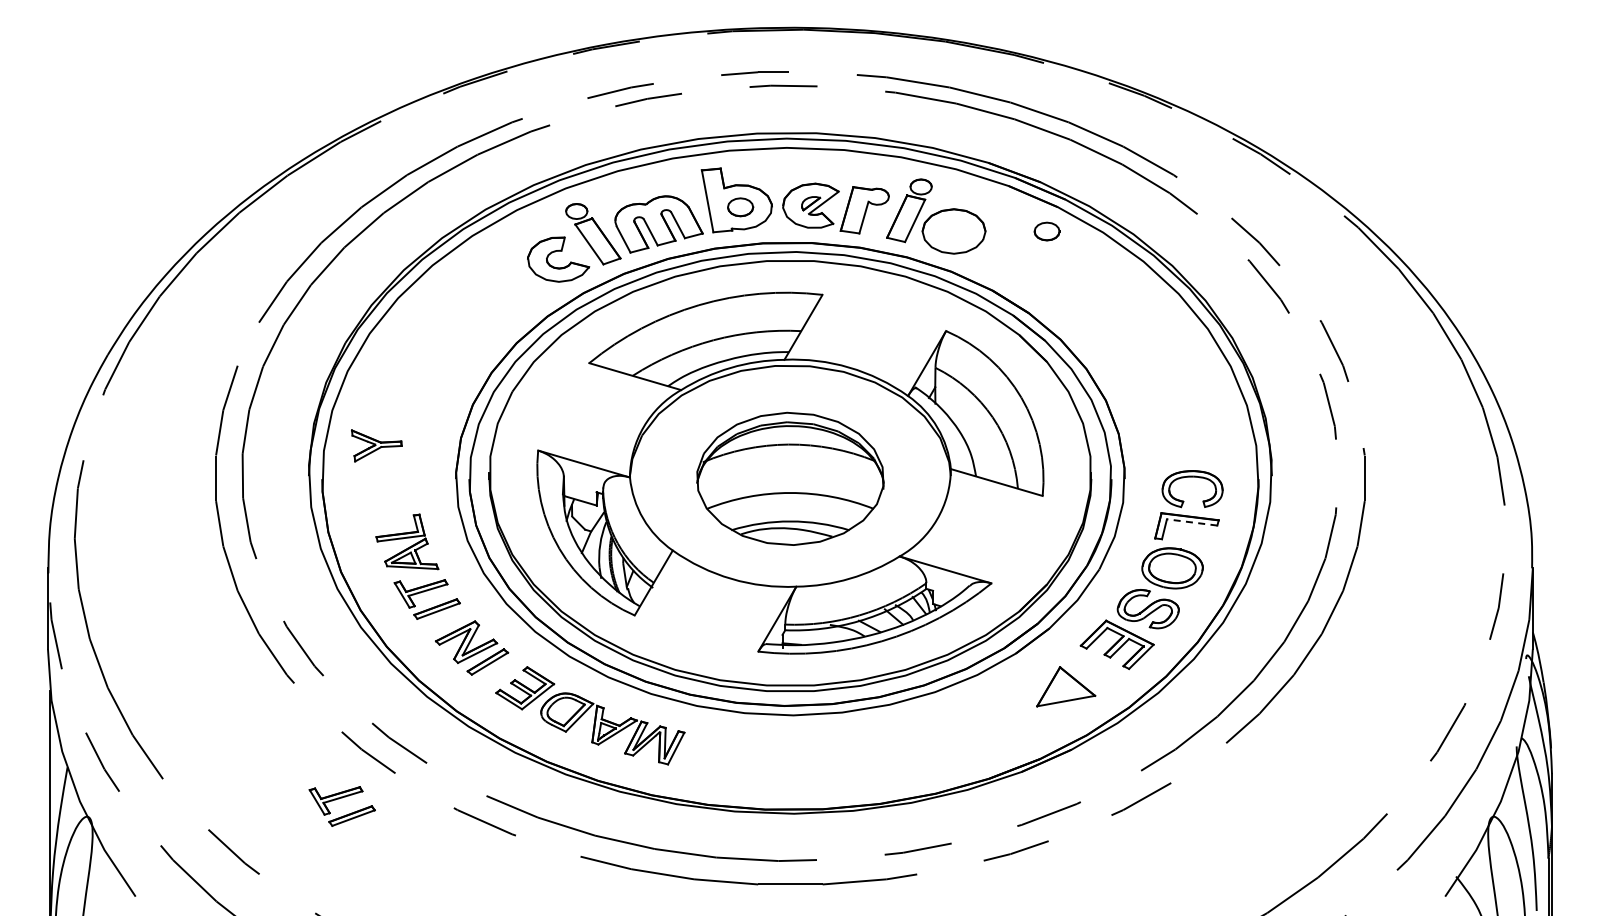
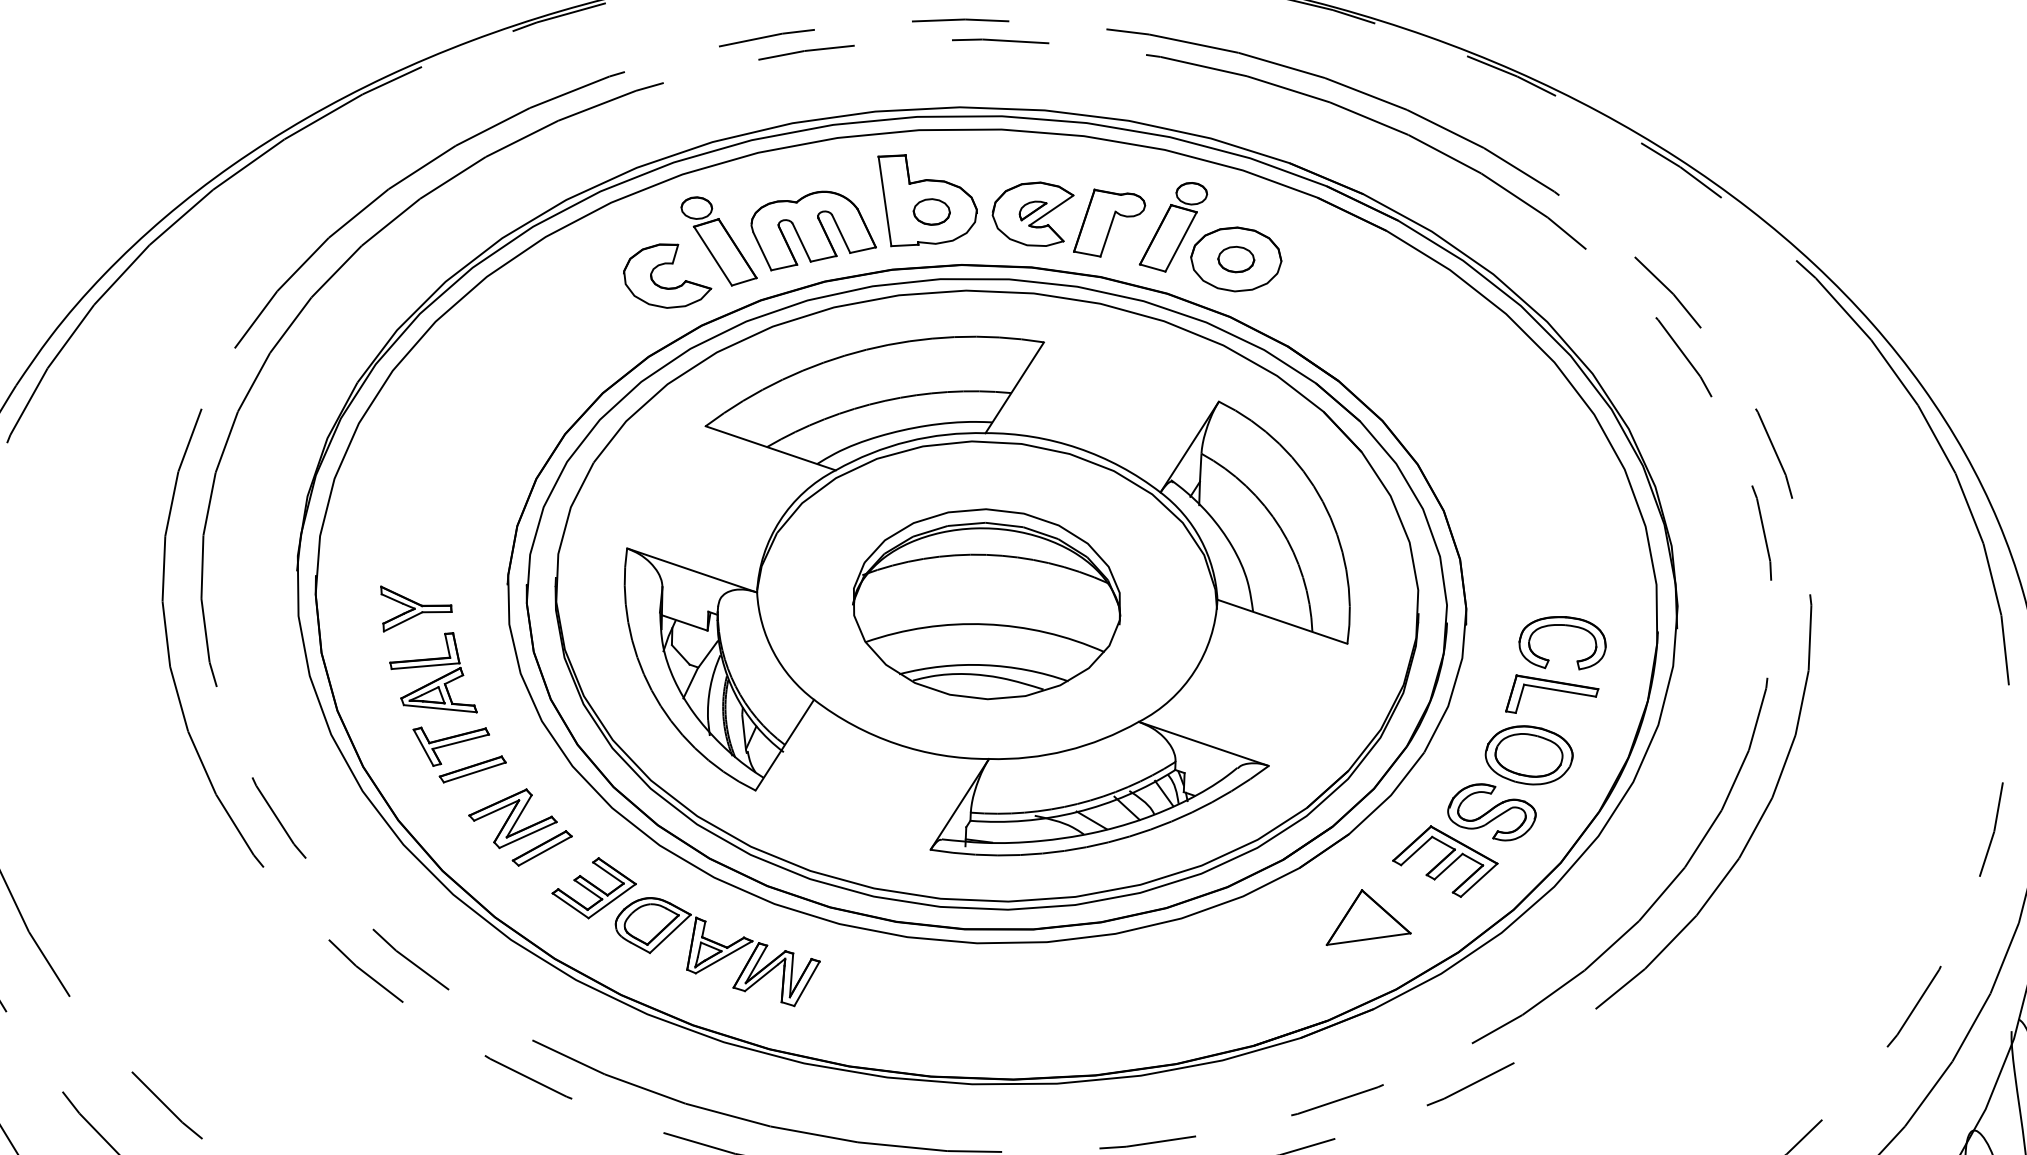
part: (1046, 231) -> (1235, 259), moved
part: (376, 445) -> (415, 609), moved
line: (1191, 522) -> (1559, 690), dashed -> solid
part: (339, 799) -> (321, 1036), removed

